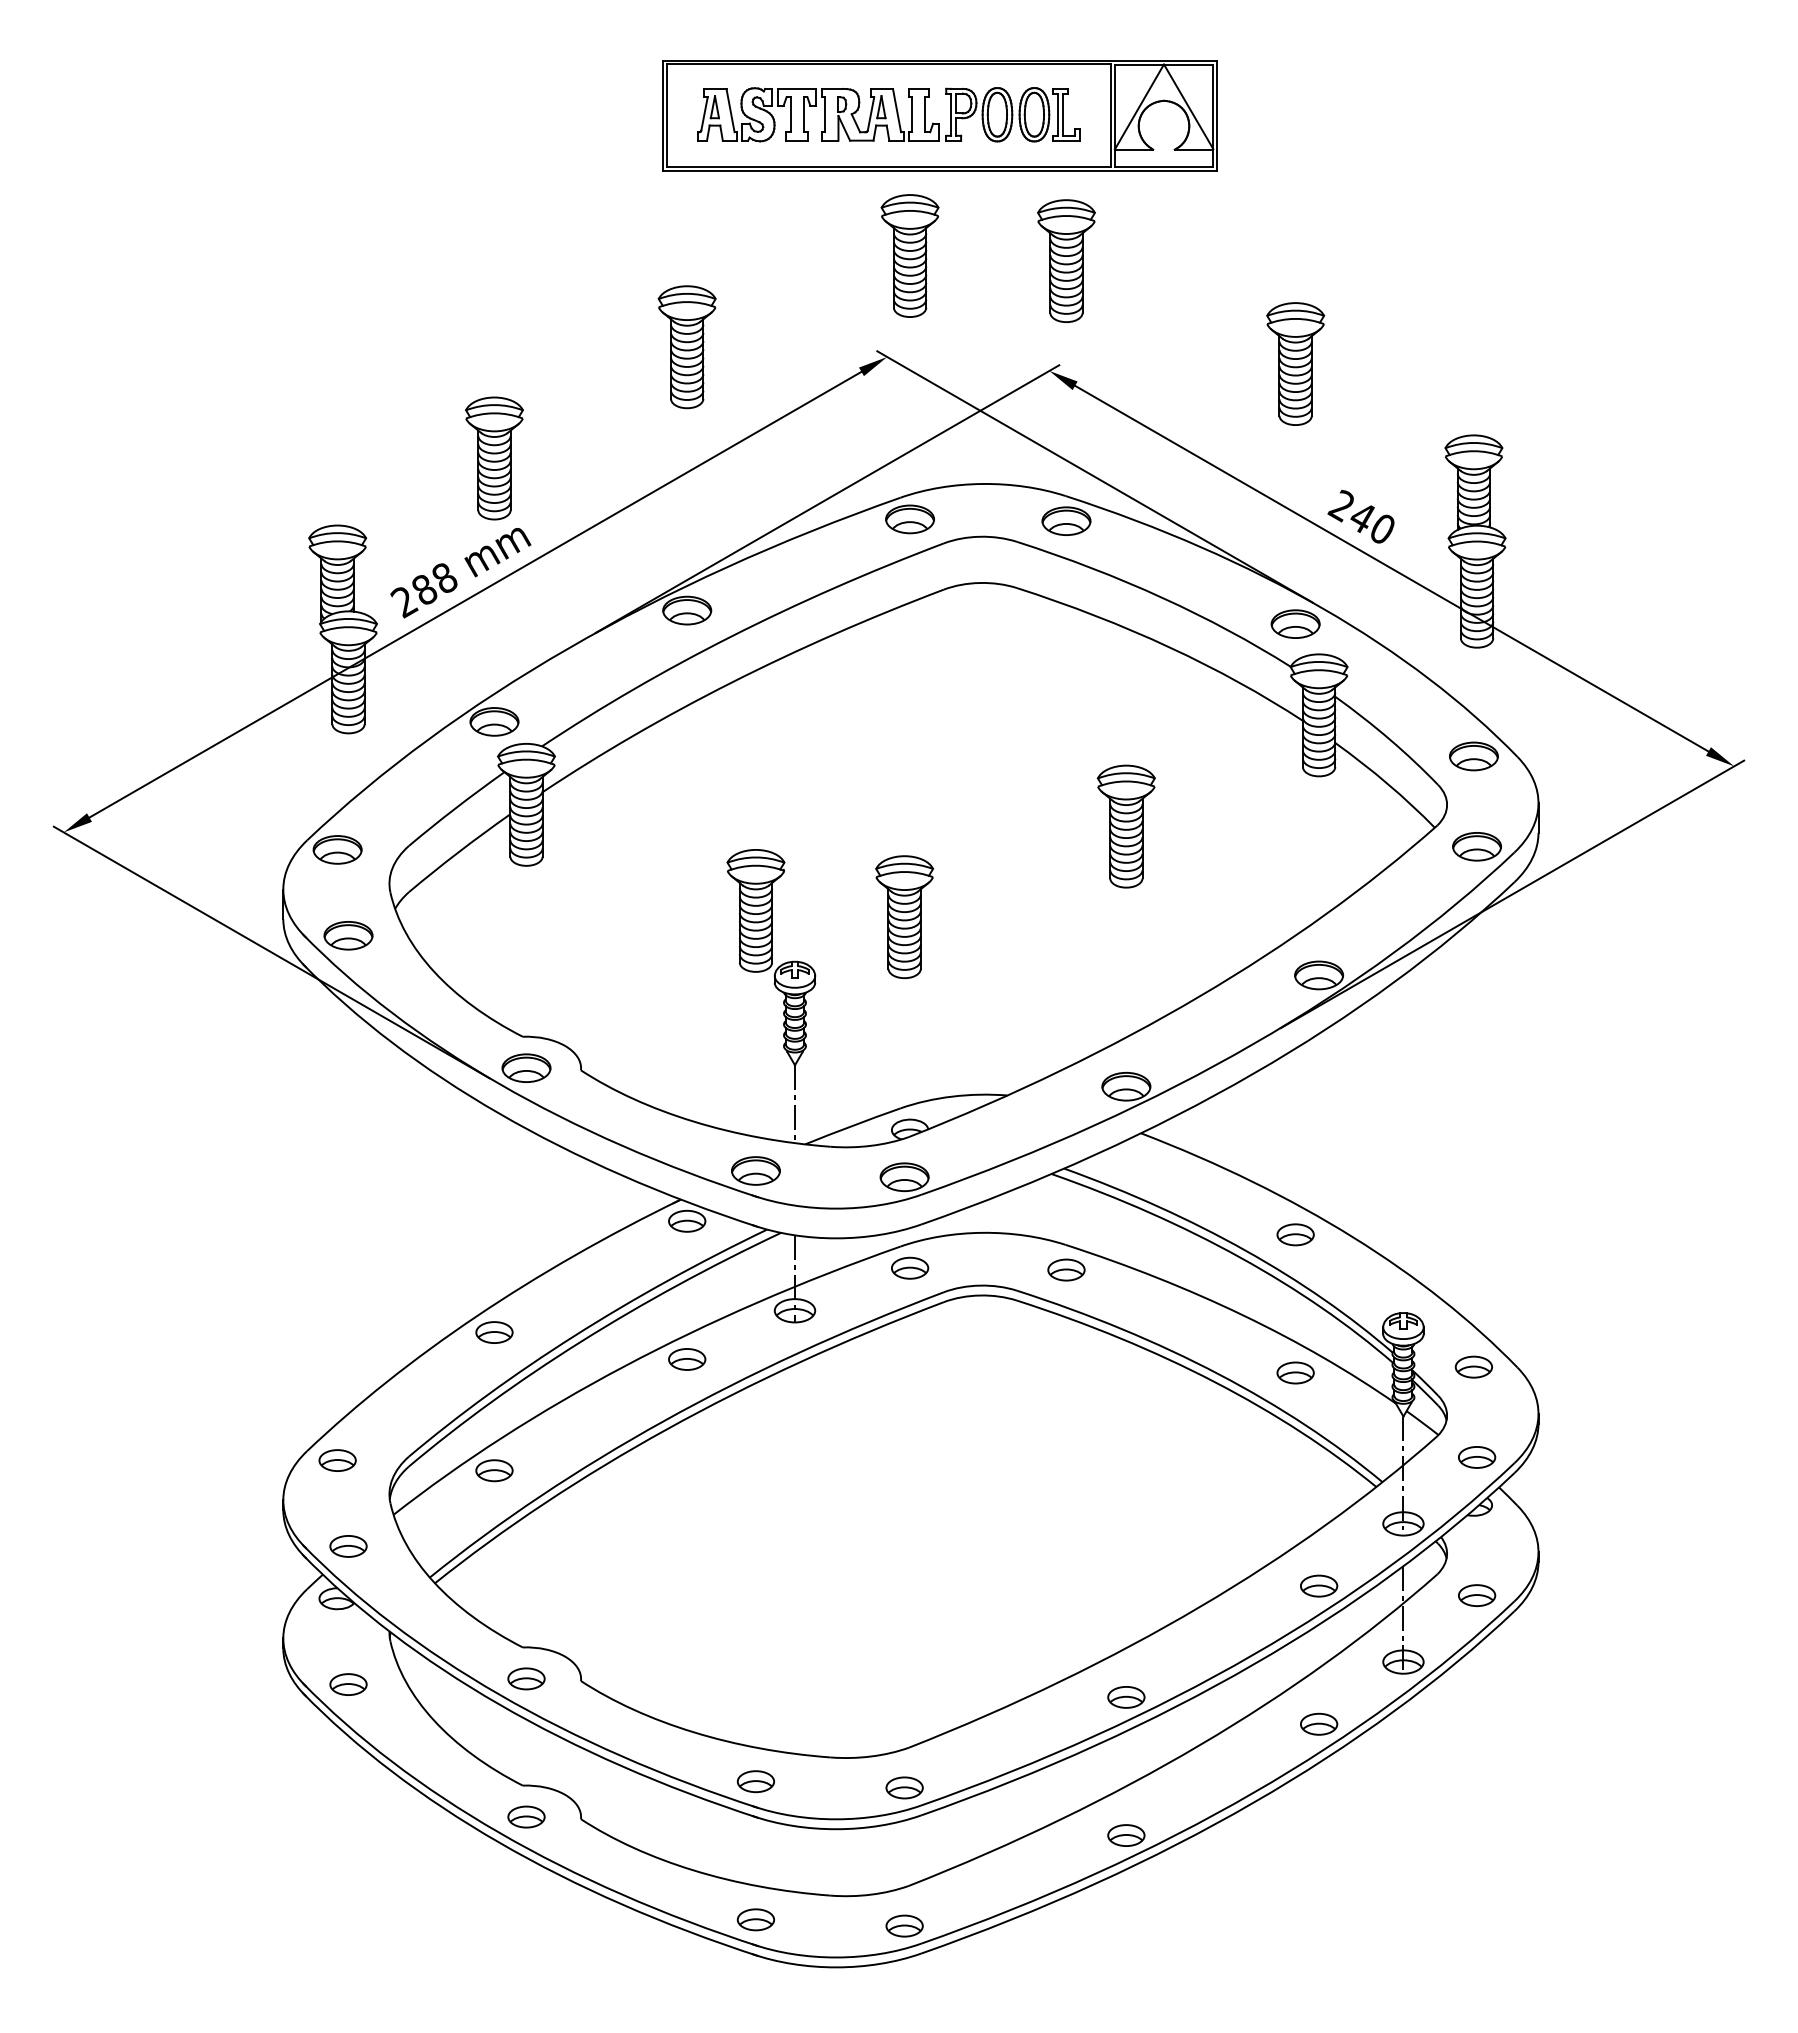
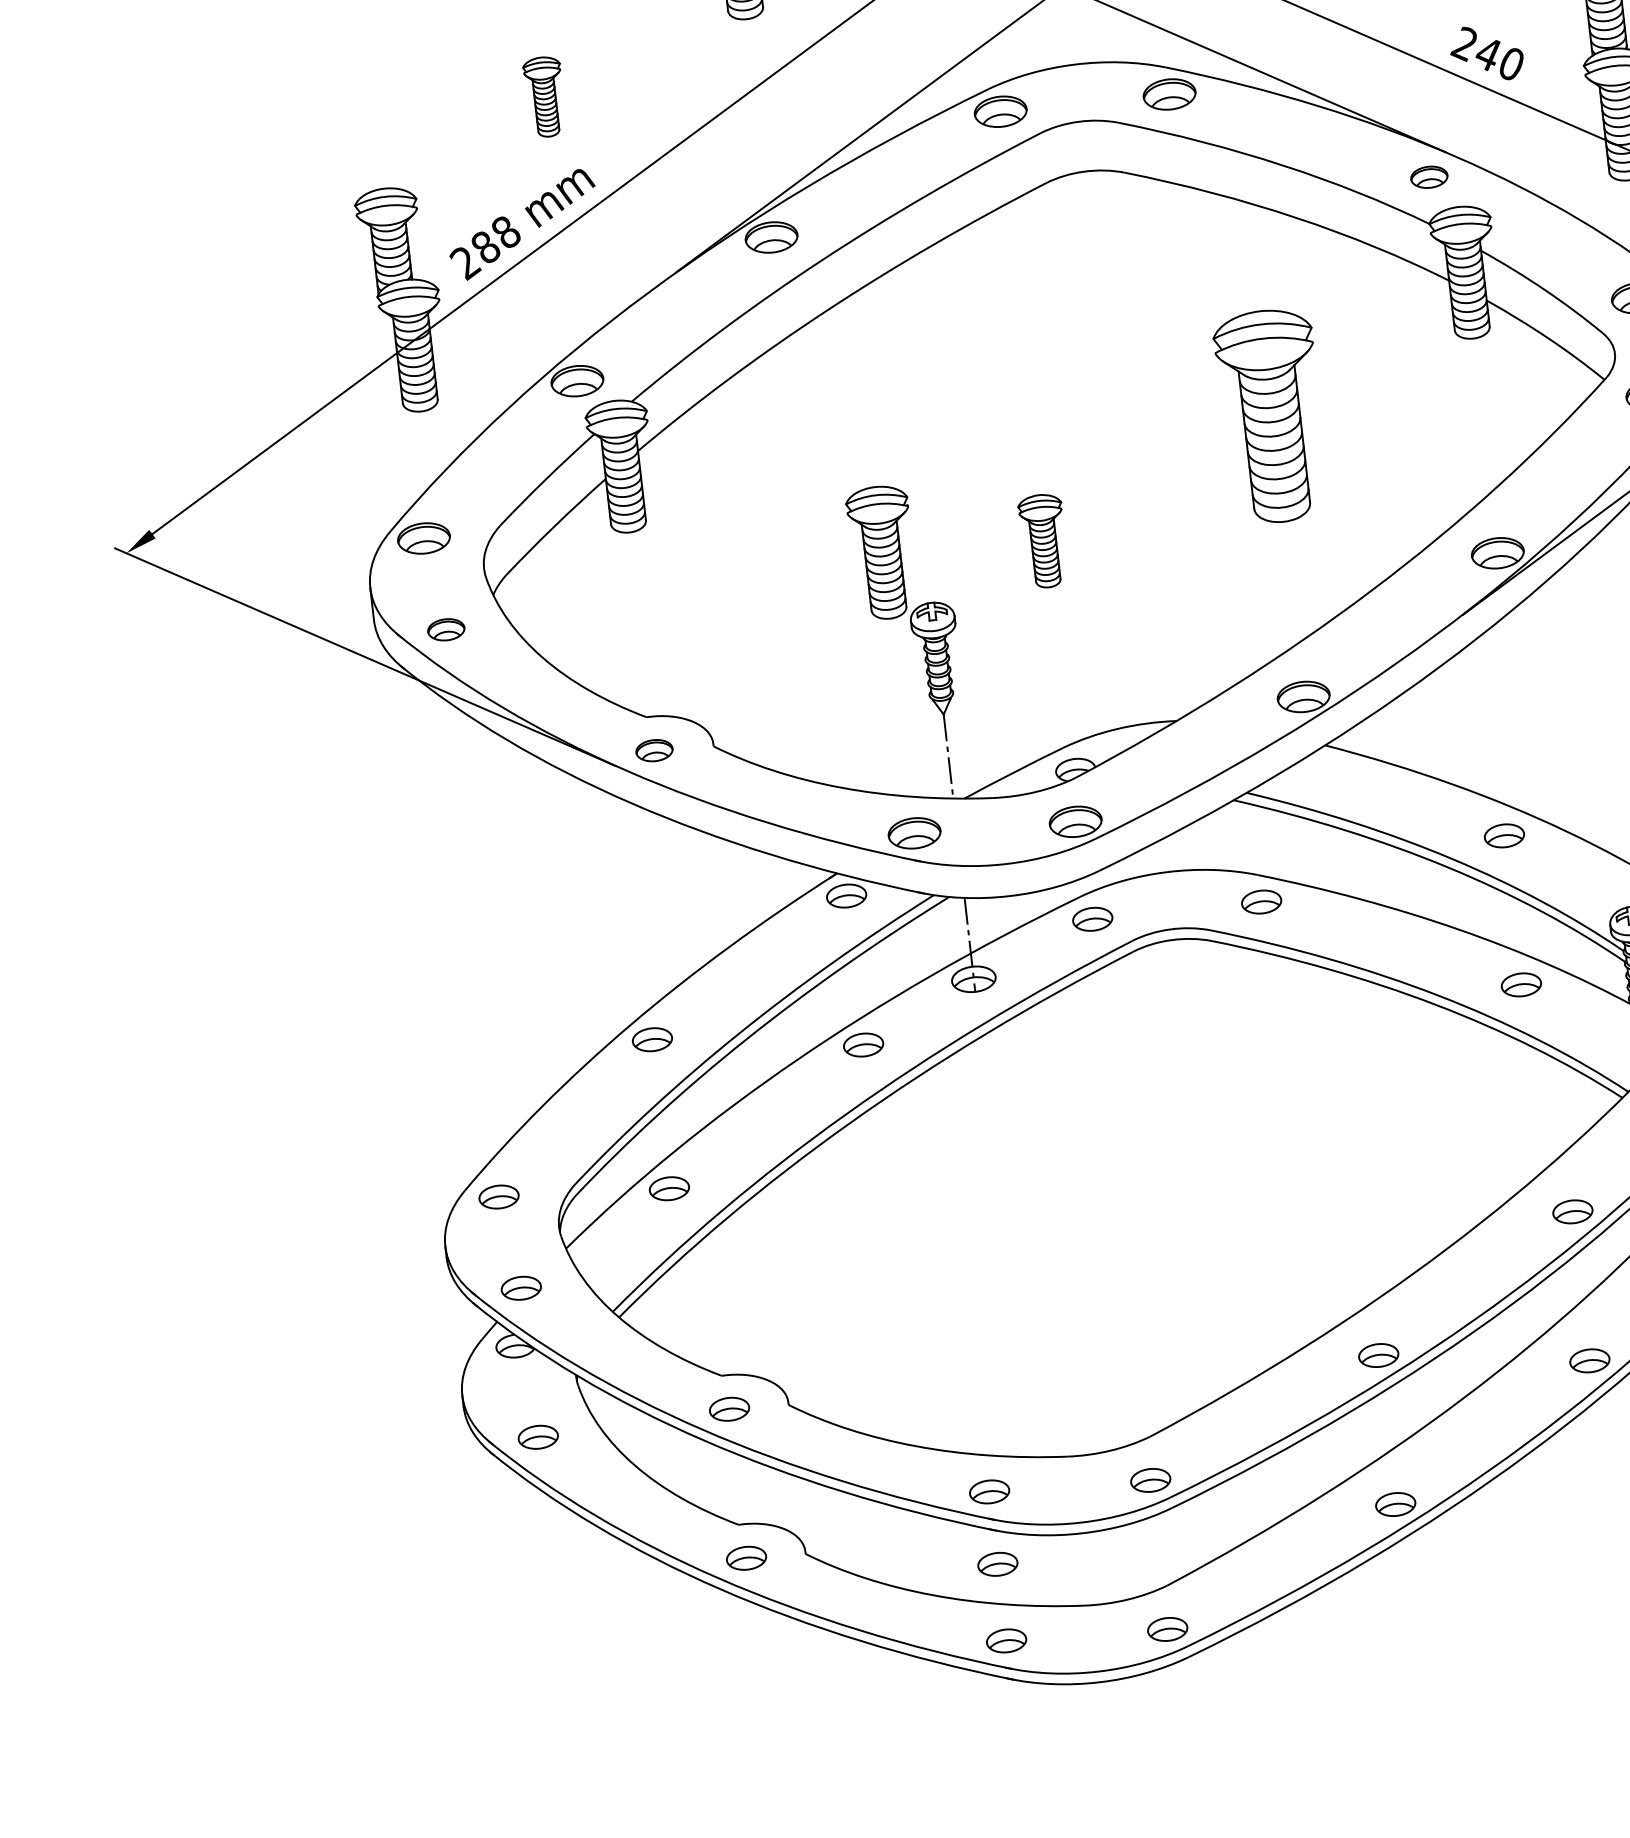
part: (494, 458) -> (545, 97), size x0.6
part: (1295, 623) -> (1429, 176), size x0.7
part: (1125, 826) -> (1270, 416), size x1.6
part: (904, 916) -> (1043, 540), size x0.7
part: (348, 935) -> (446, 629), size x0.7
part: (526, 1067) -> (654, 749), size x0.7
part: (755, 1848) -> (997, 1564), added

